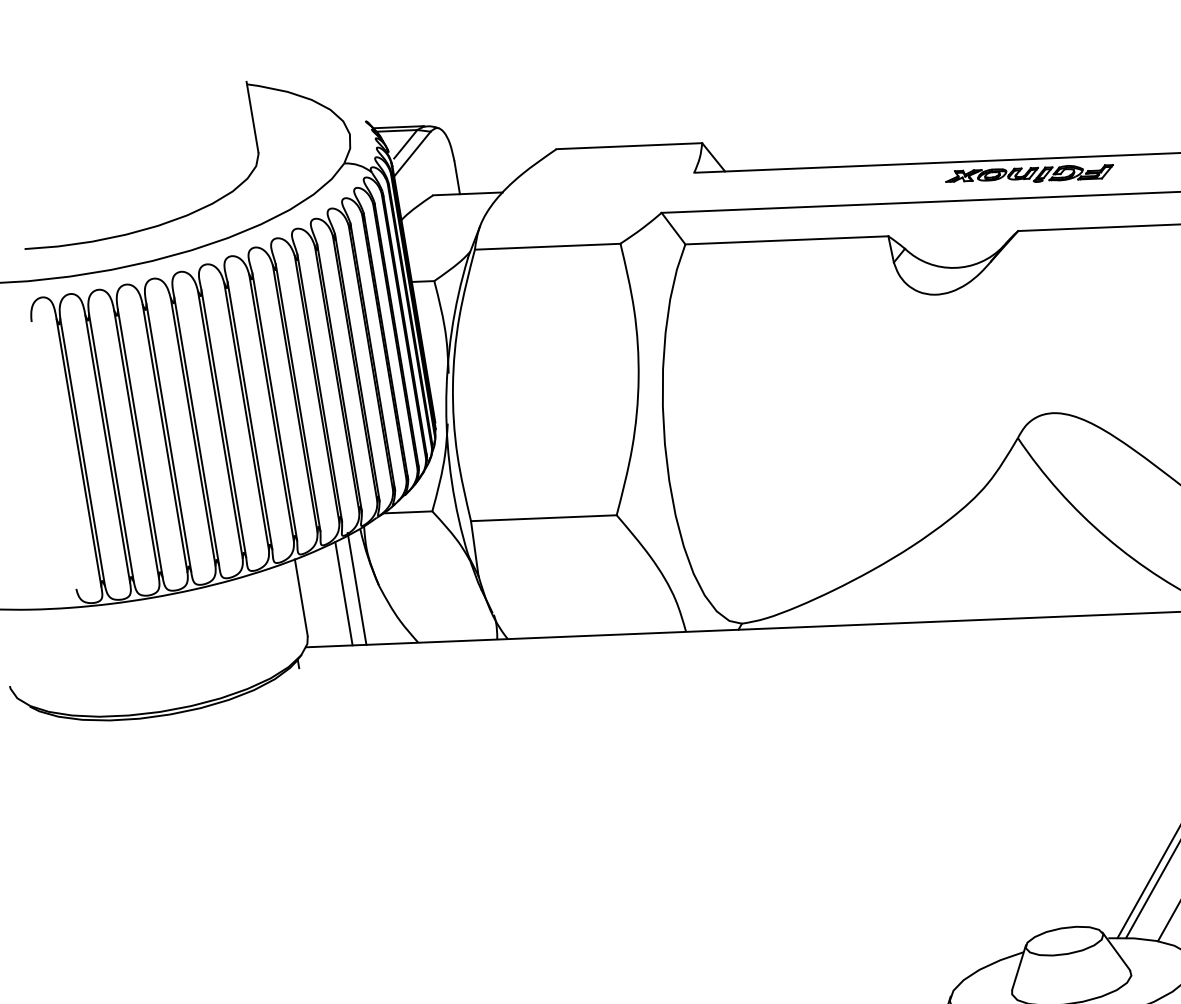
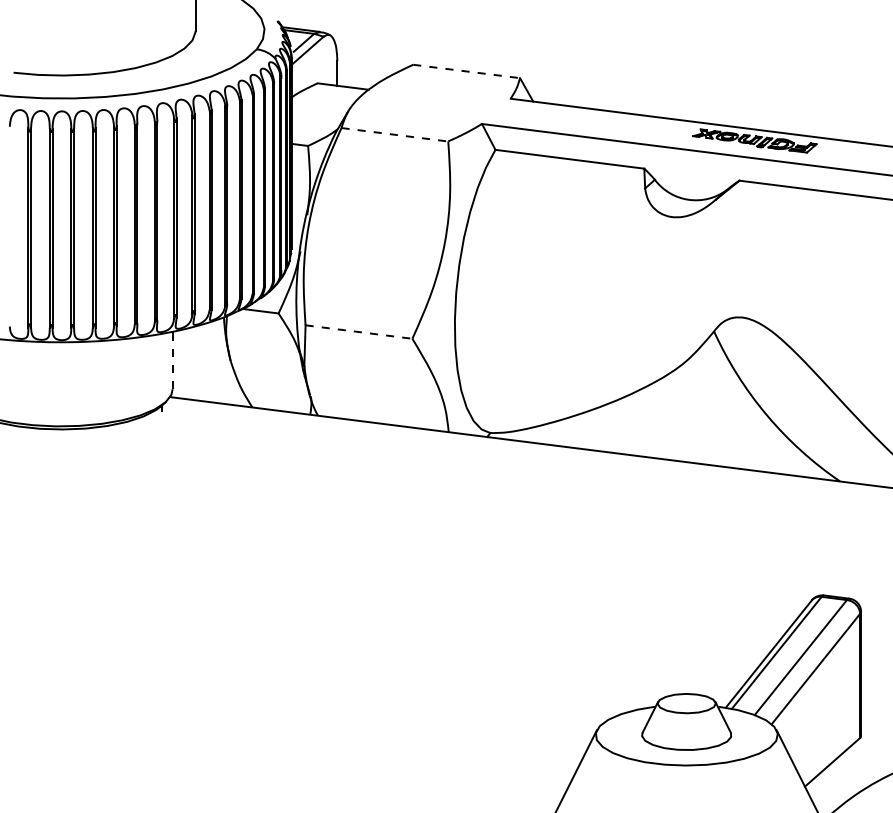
line: (629, 146) -> (466, 71), solid -> dashed
line: (547, 246) -> (394, 134), solid -> dashed
line: (544, 518) -> (359, 332), solid -> dashed
line: (357, 588) -> (214, 360), removed
line: (344, 593) -> (204, 362), removed
line: (301, 597) -> (172, 360), solid -> dashed

